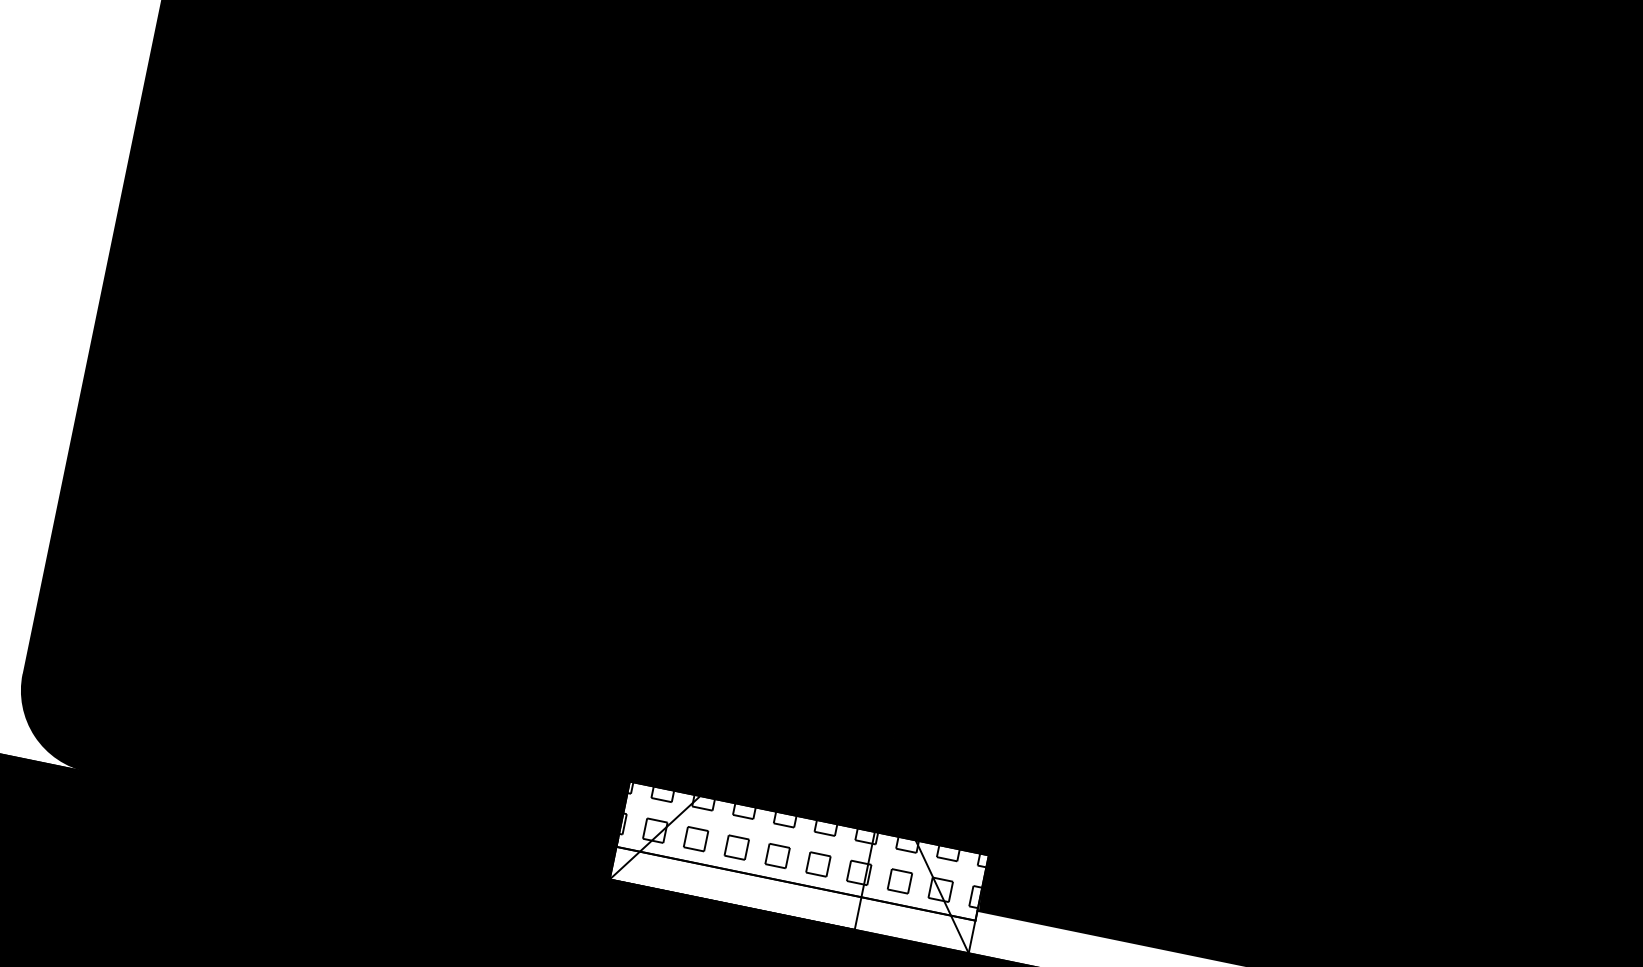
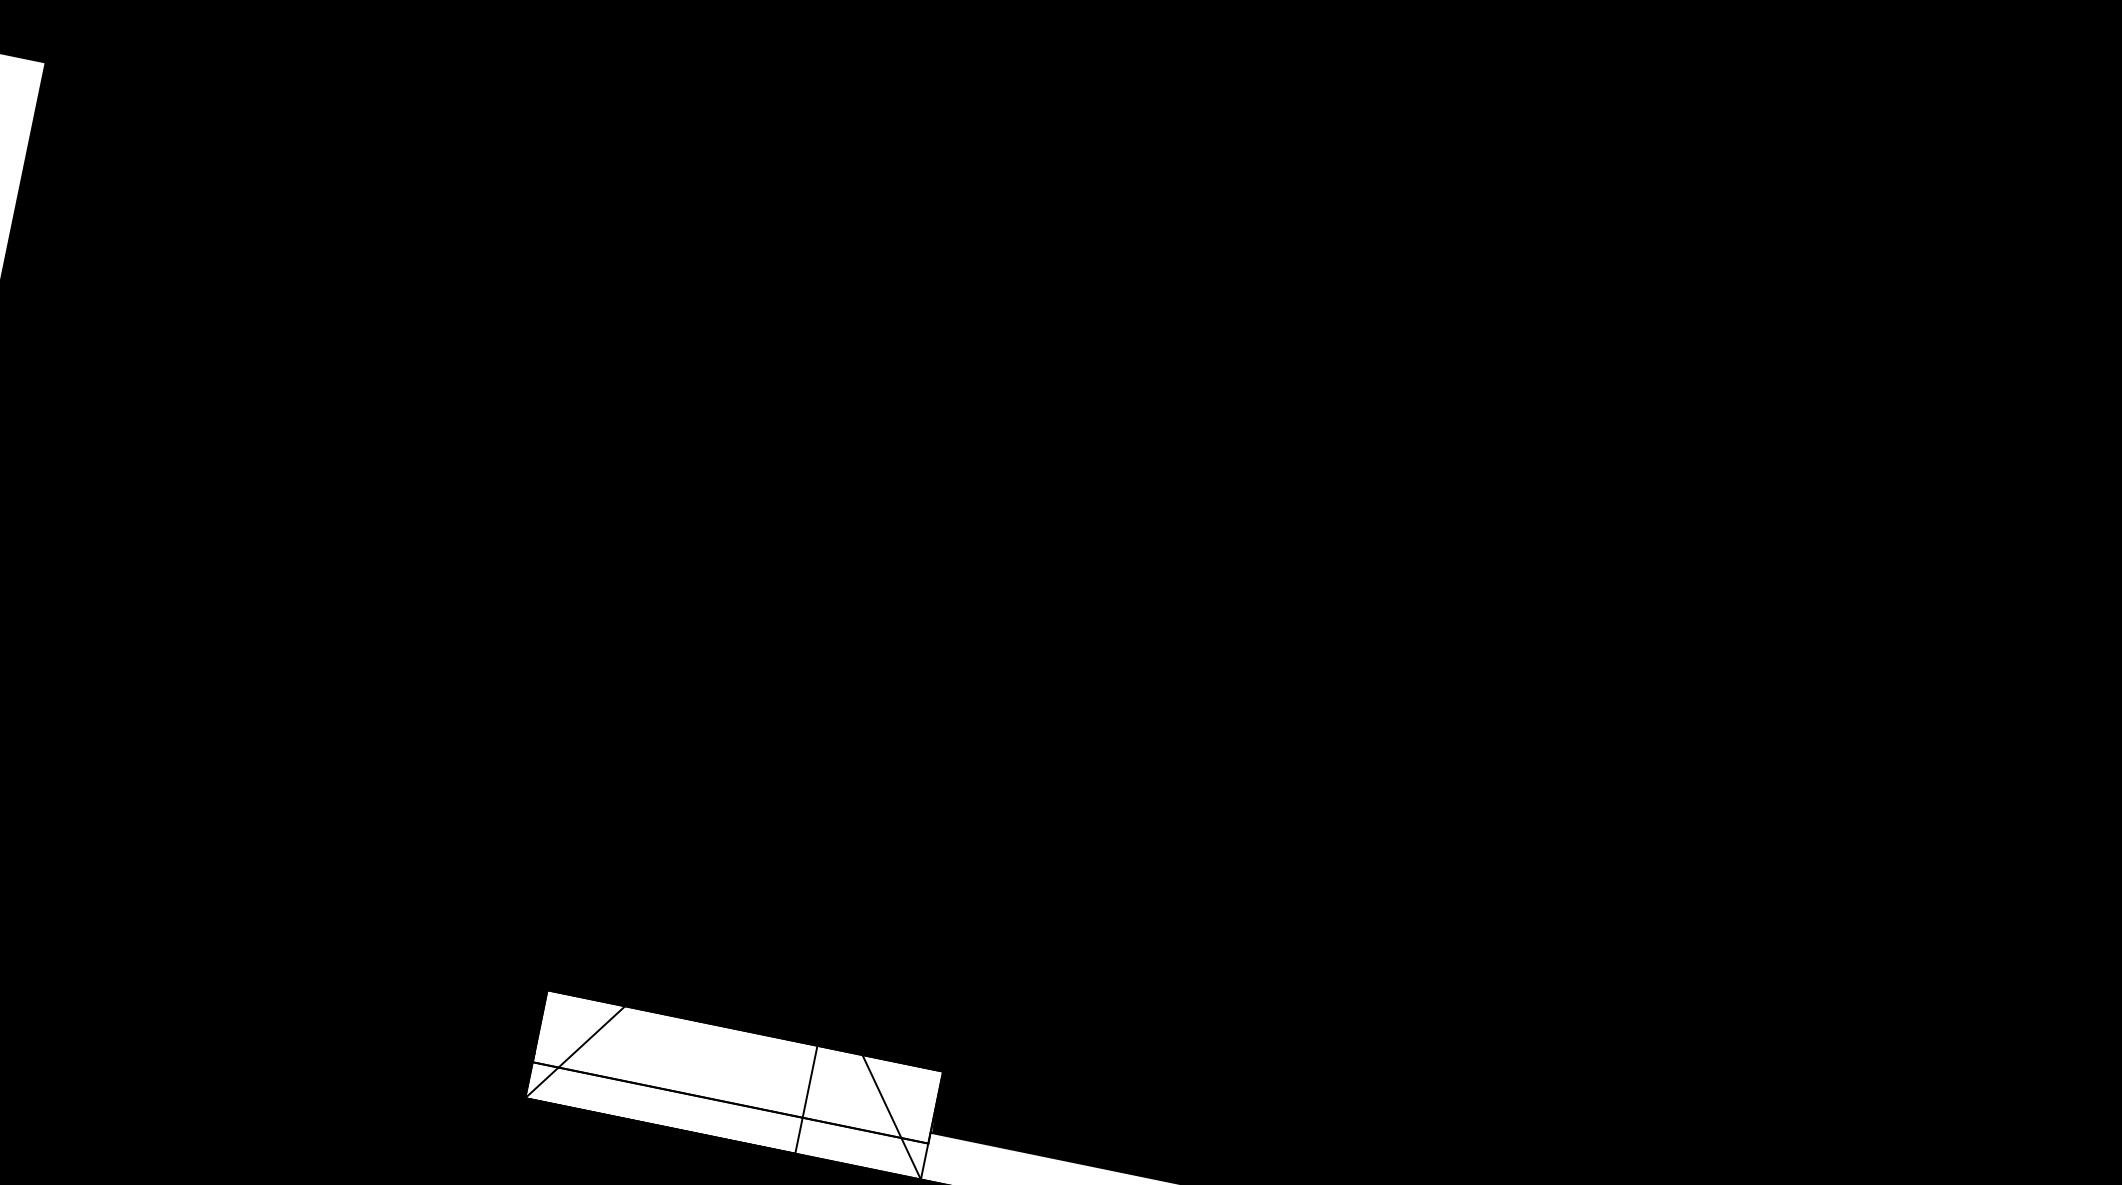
hatch: (802, 845) -> (737, 1060), removed

